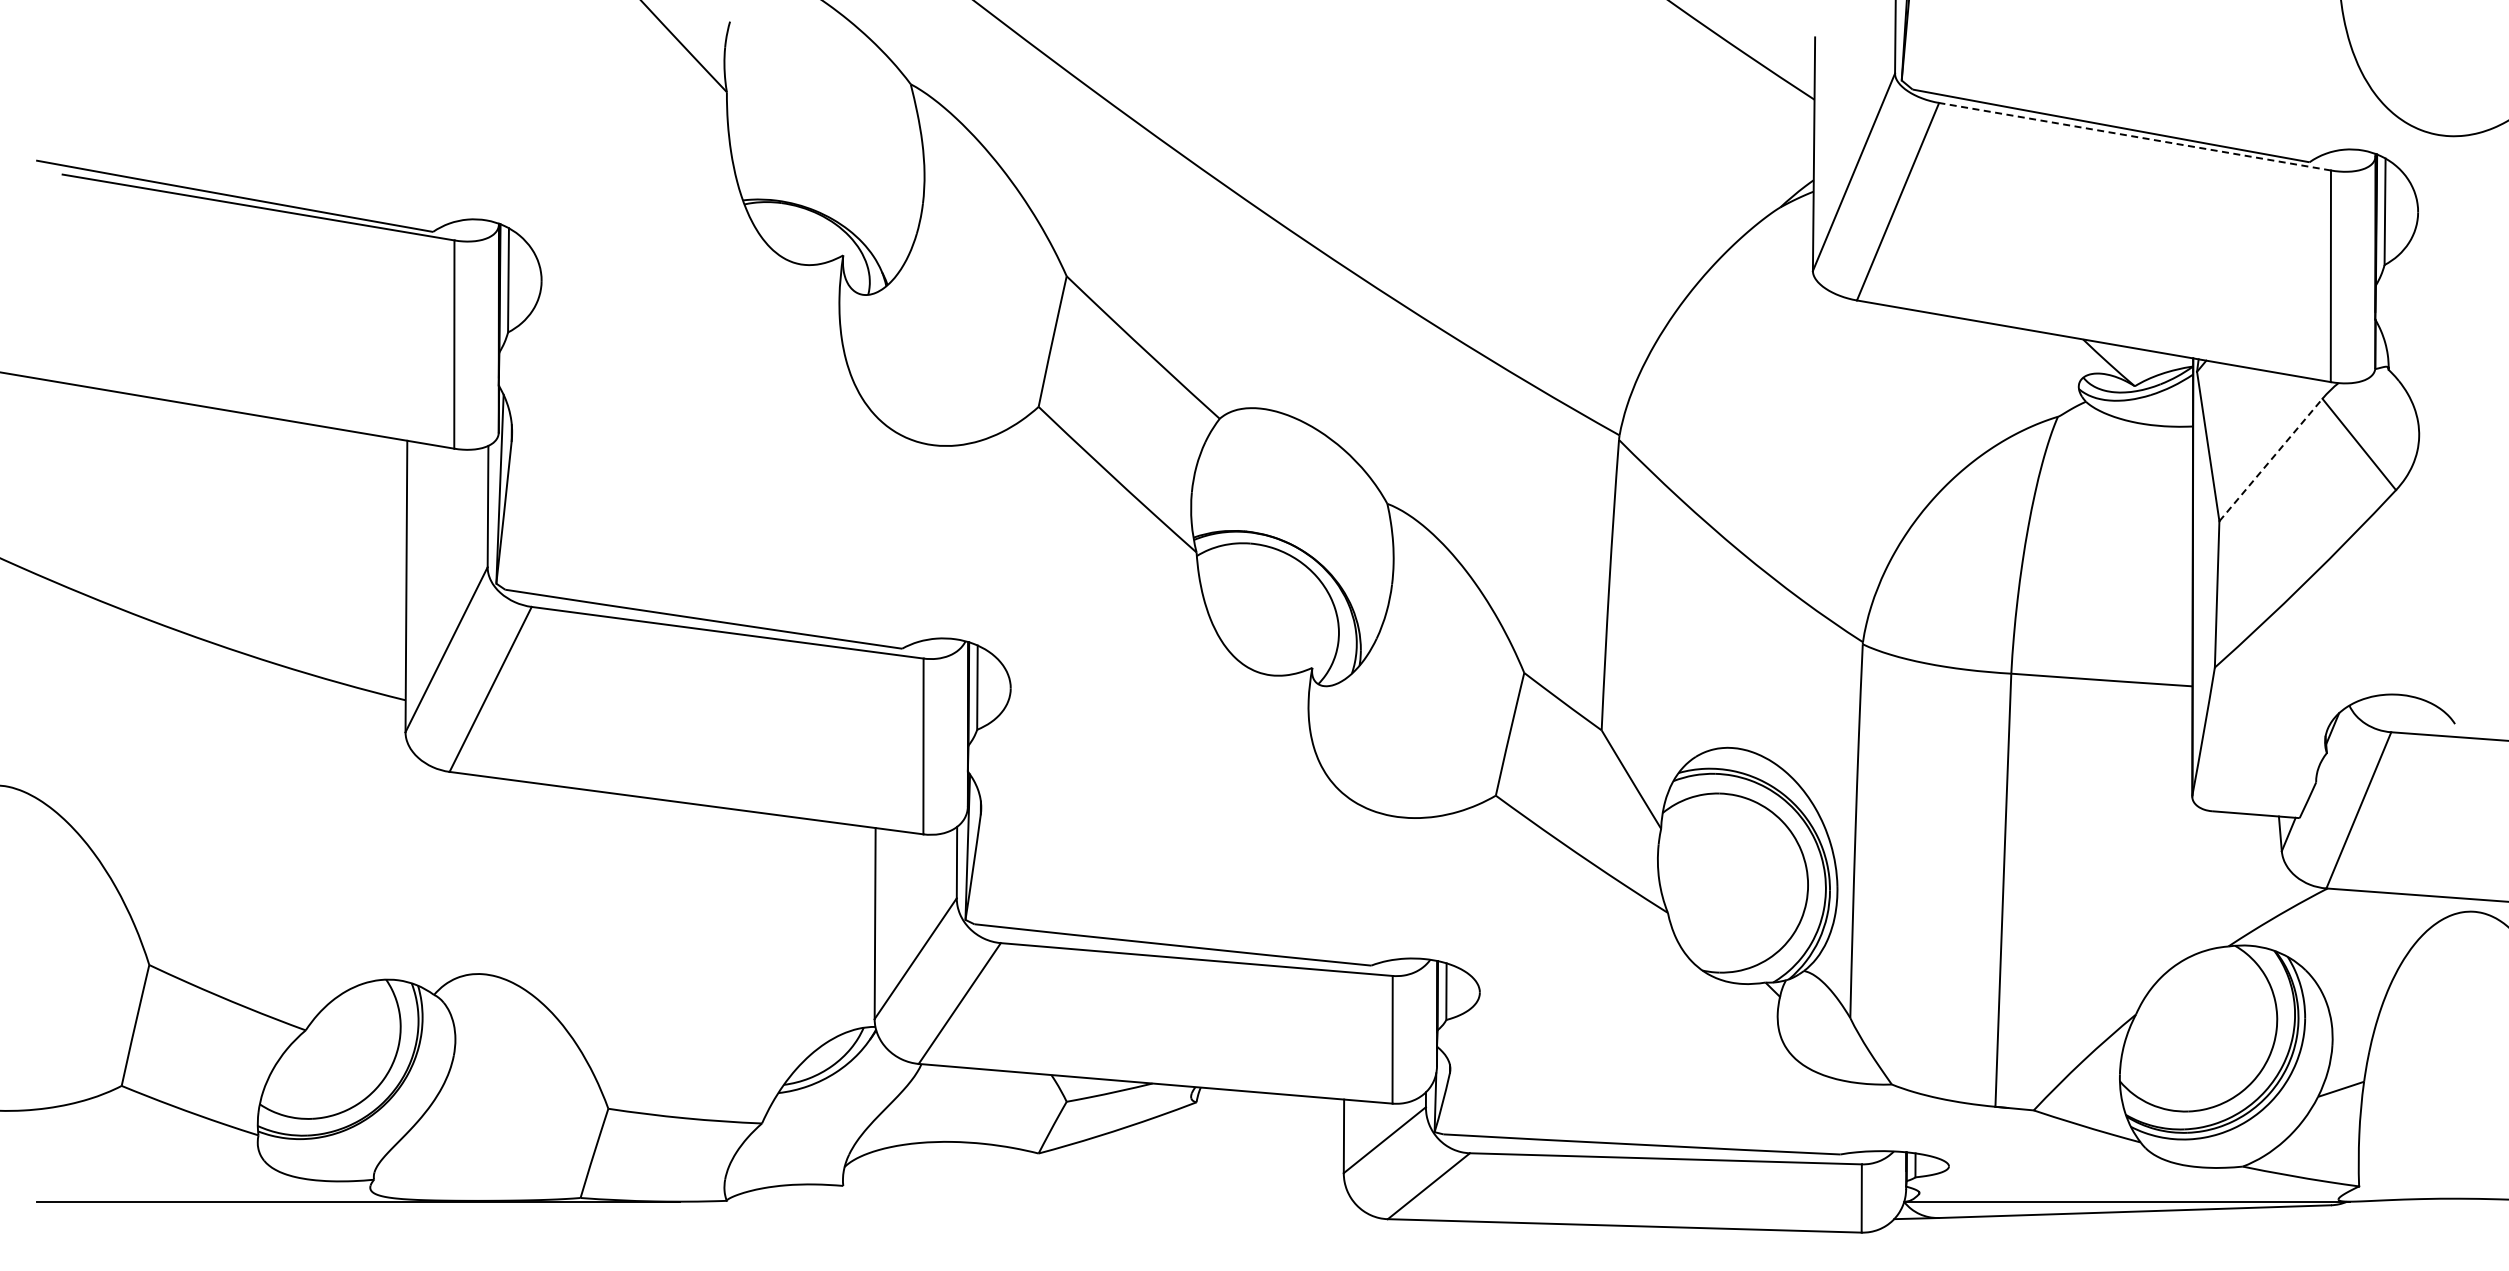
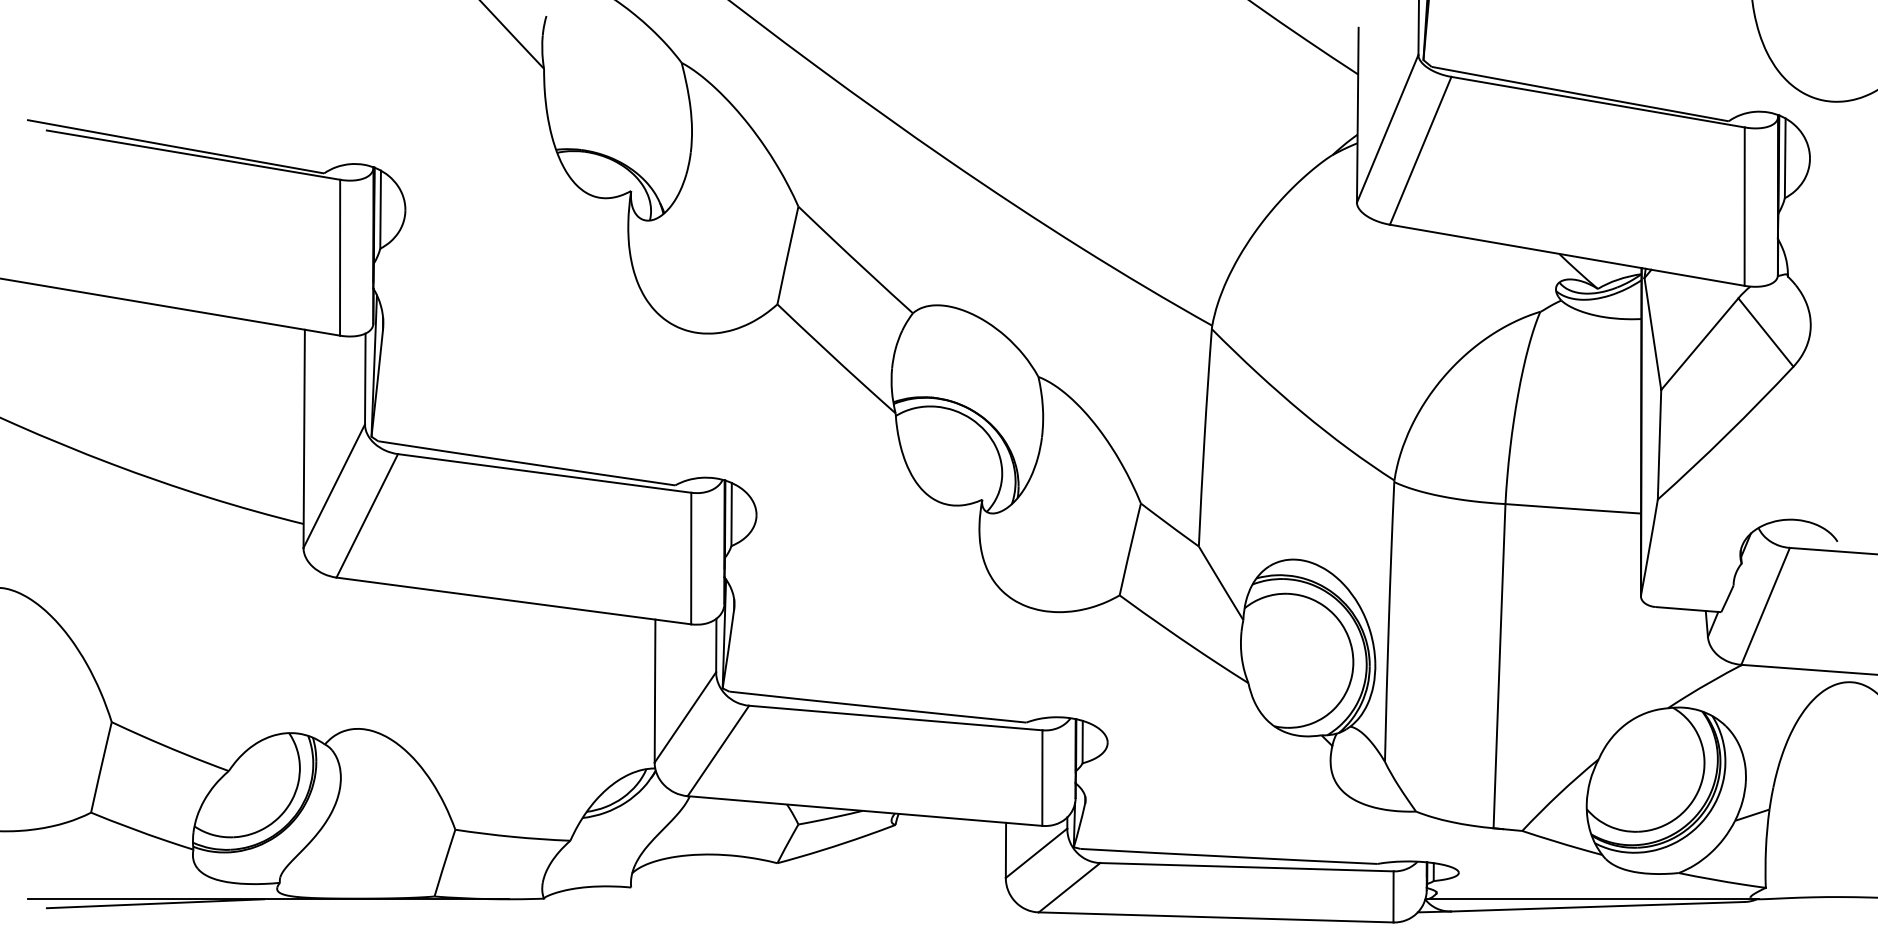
line: (2135, 136) -> (1598, 101), dashed -> solid
line: (2271, 459) -> (1700, 343), dashed -> solid
line: (207, 1207) -> (155, 903), added

